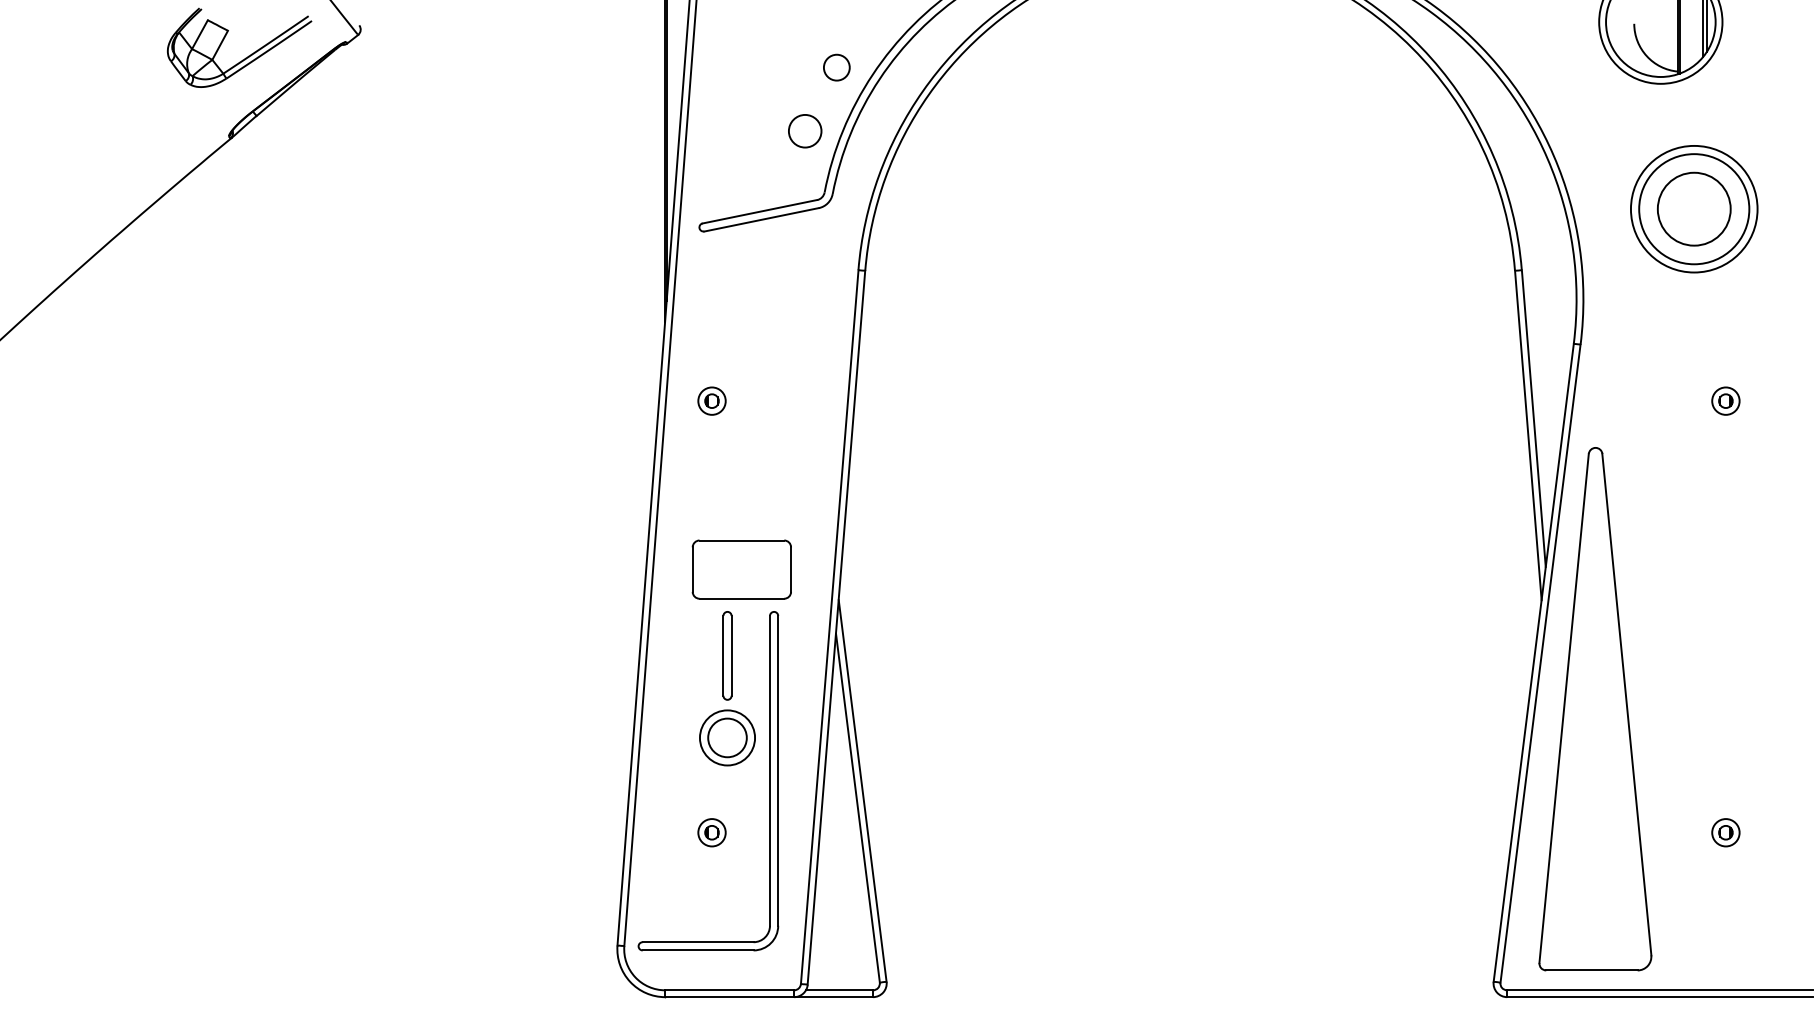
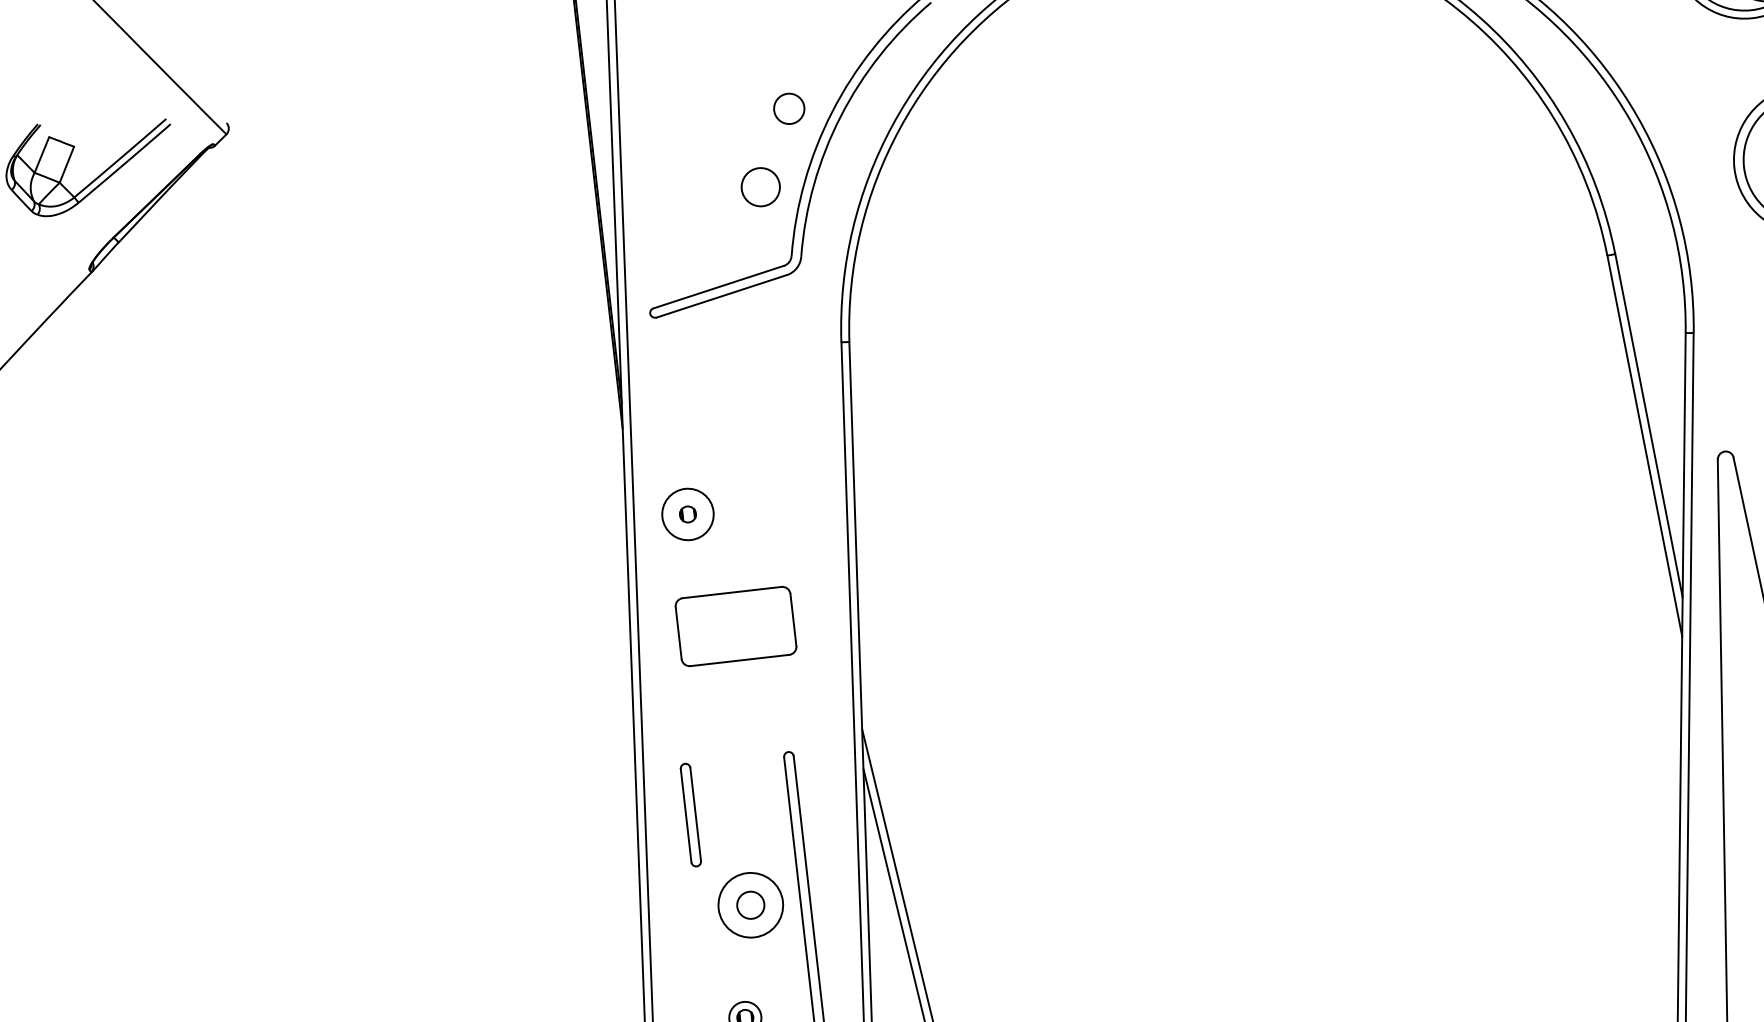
circle: (711, 400) -> (687, 513), size x1.6
part: (741, 569) -> (735, 626), moved
part: (727, 655) -> (690, 814), moved
circle: (727, 737) -> (750, 904), size x0.6

